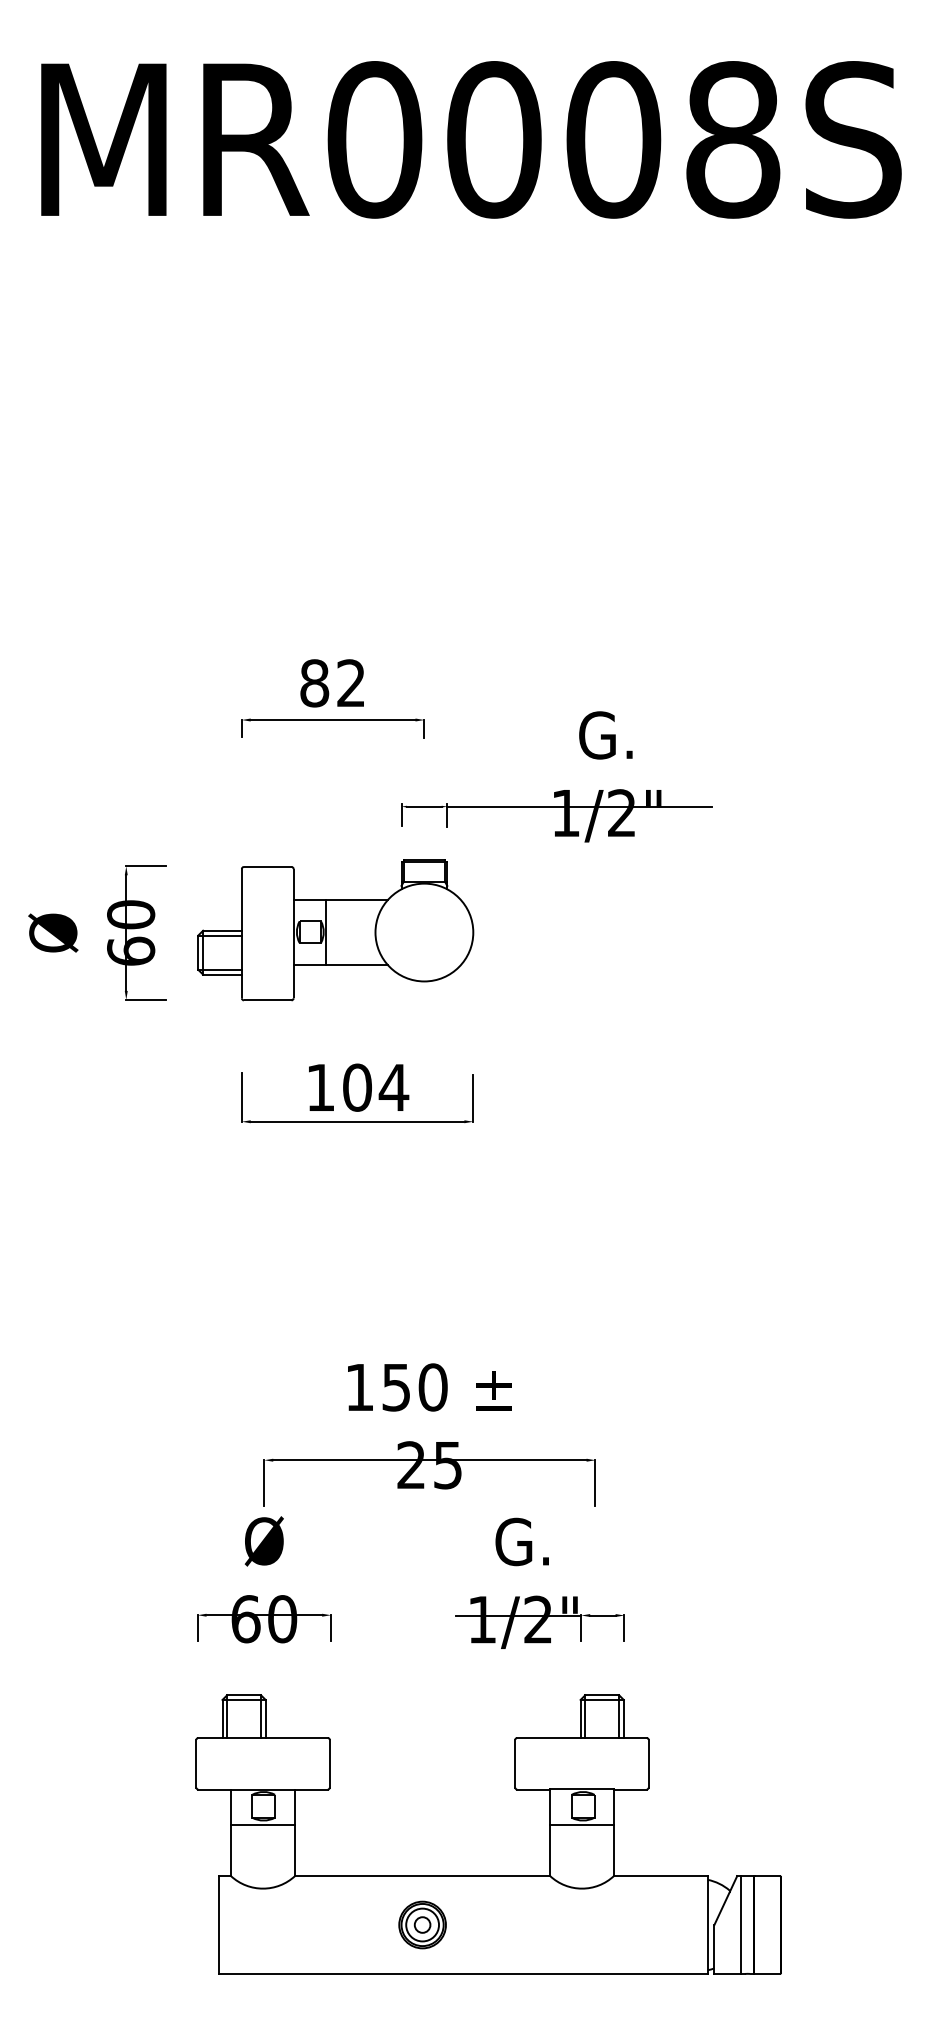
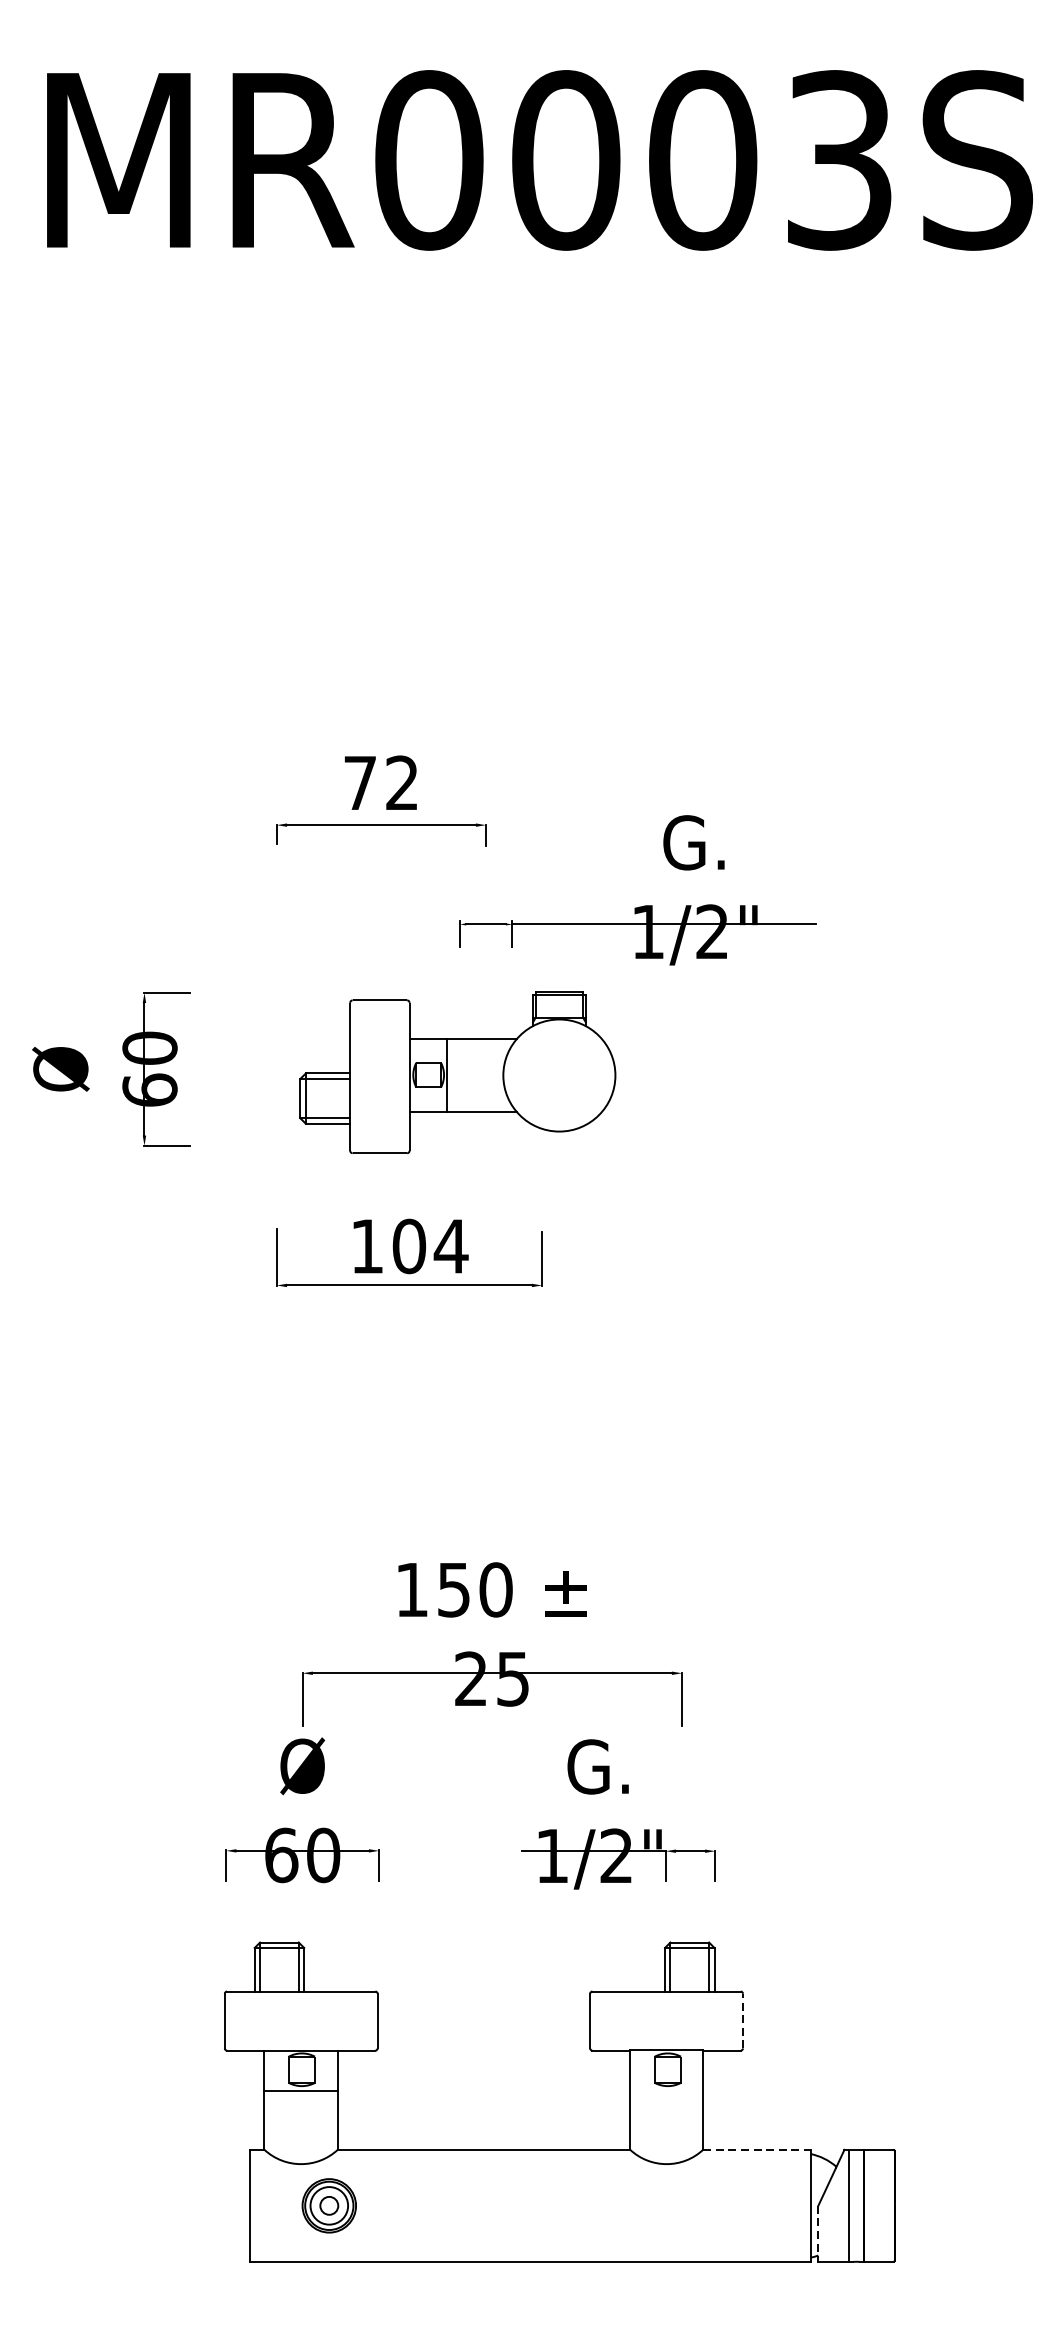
text: (733, 139) -> (840, 159), MR0008S -> MR0003S
text: (314, 683) -> (360, 783), 82 -> 72
part: (335, 930) -> (457, 1073), moved
line: (648, 1763) -> (742, 2020), solid -> dashed
line: (582, 1824) -> (667, 2090), removed
line: (660, 1876) -> (756, 2150), solid -> dashed
part: (422, 1924) -> (329, 2205), moved
line: (714, 1949) -> (818, 2233), solid -> dashed

